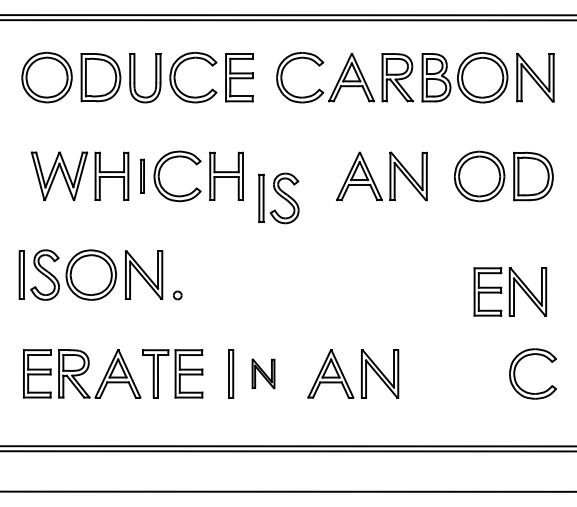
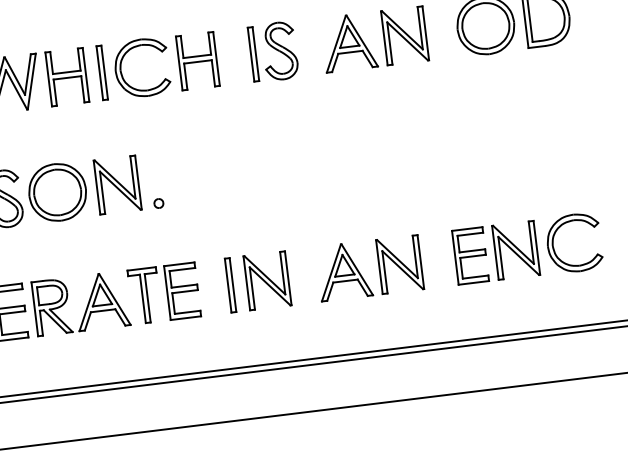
part: (142, 175) -> (102, 71), size x1.43
part: (278, 198) -> (272, 52), moved
part: (510, 291) -> (496, 252), moved
part: (263, 373) -> (267, 280), size x1.67

